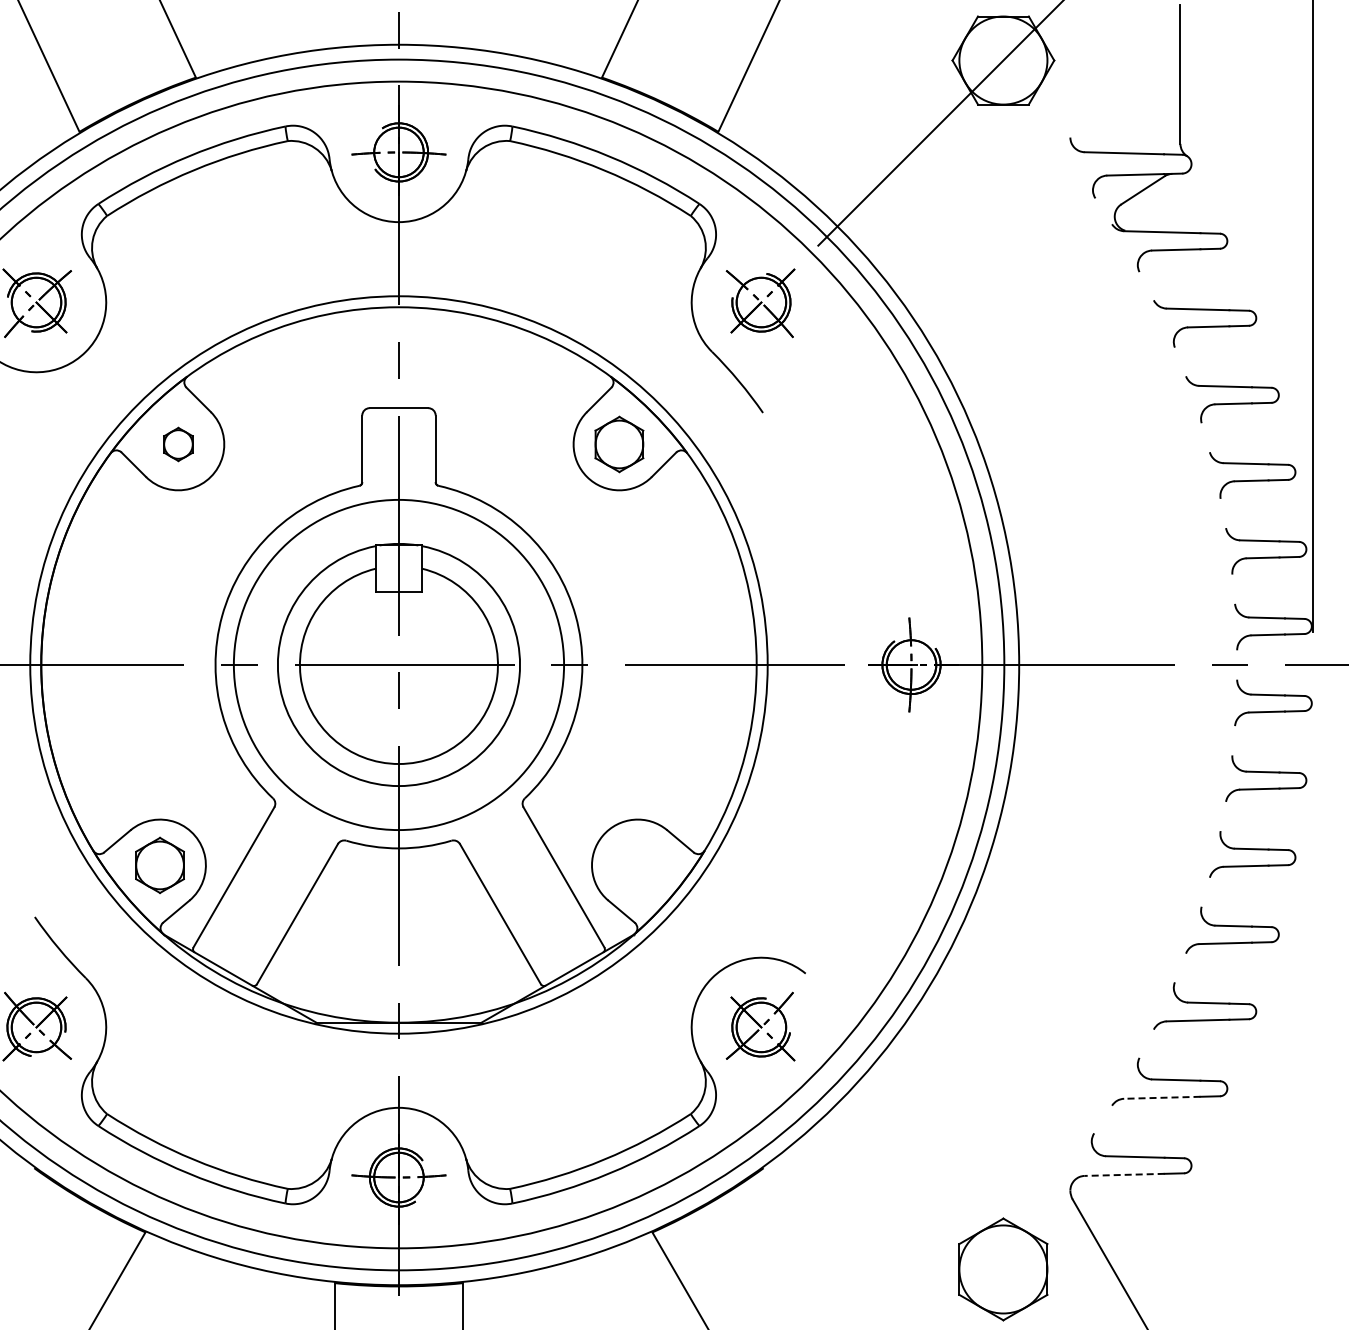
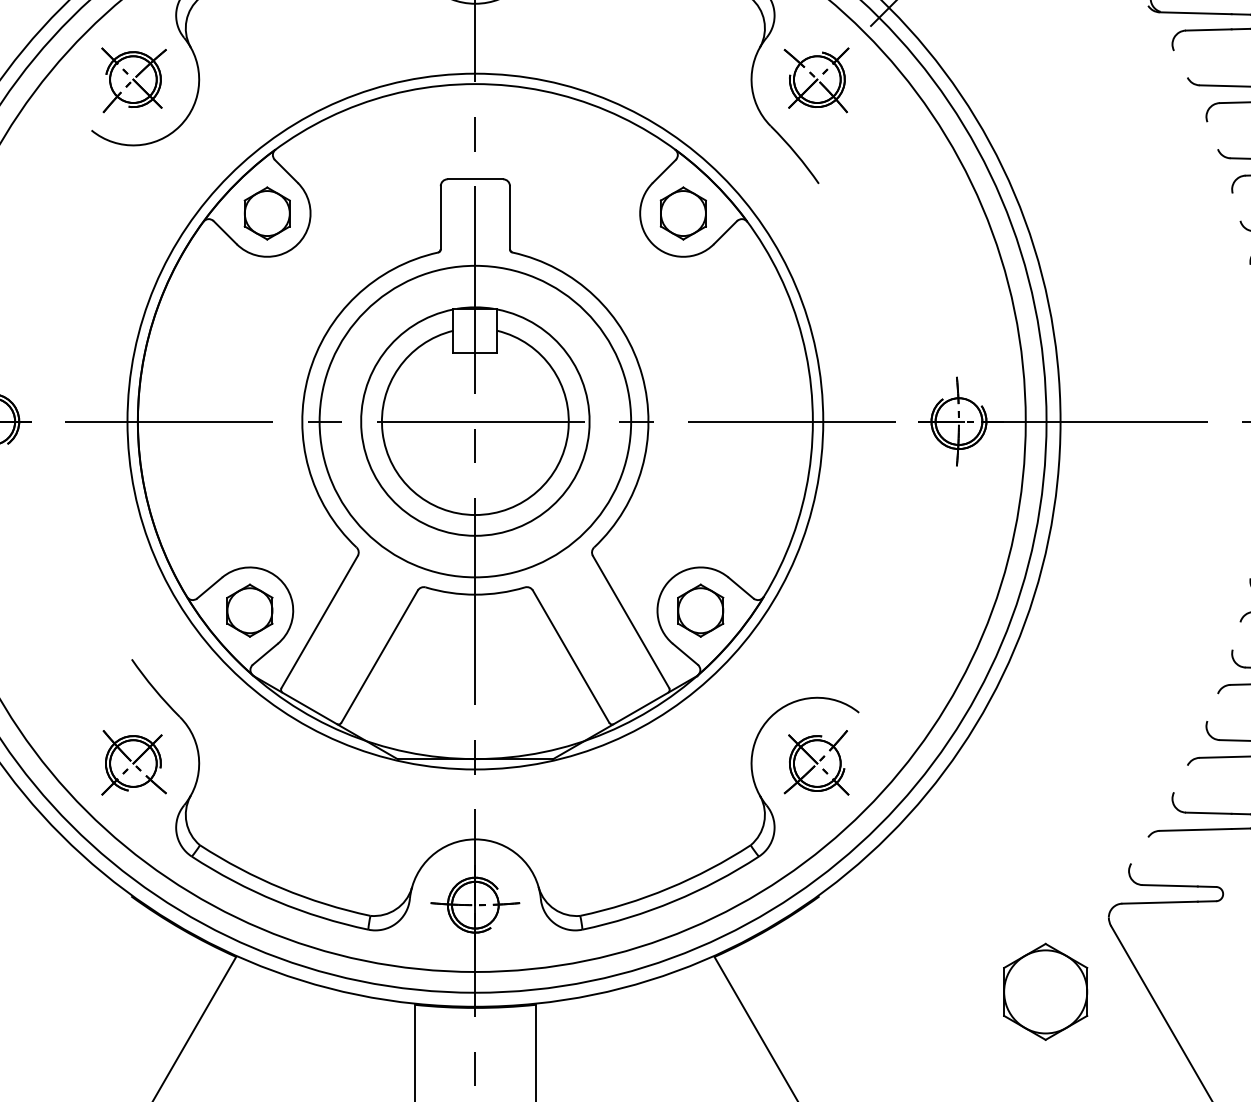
part: (178, 444) -> (267, 213), size x1.67
part: (637, 865) -> (700, 610), added
line: (1161, 1097) -> (1194, 829), dashed -> solid
line: (1124, 1174) -> (1159, 902), dashed -> solid

